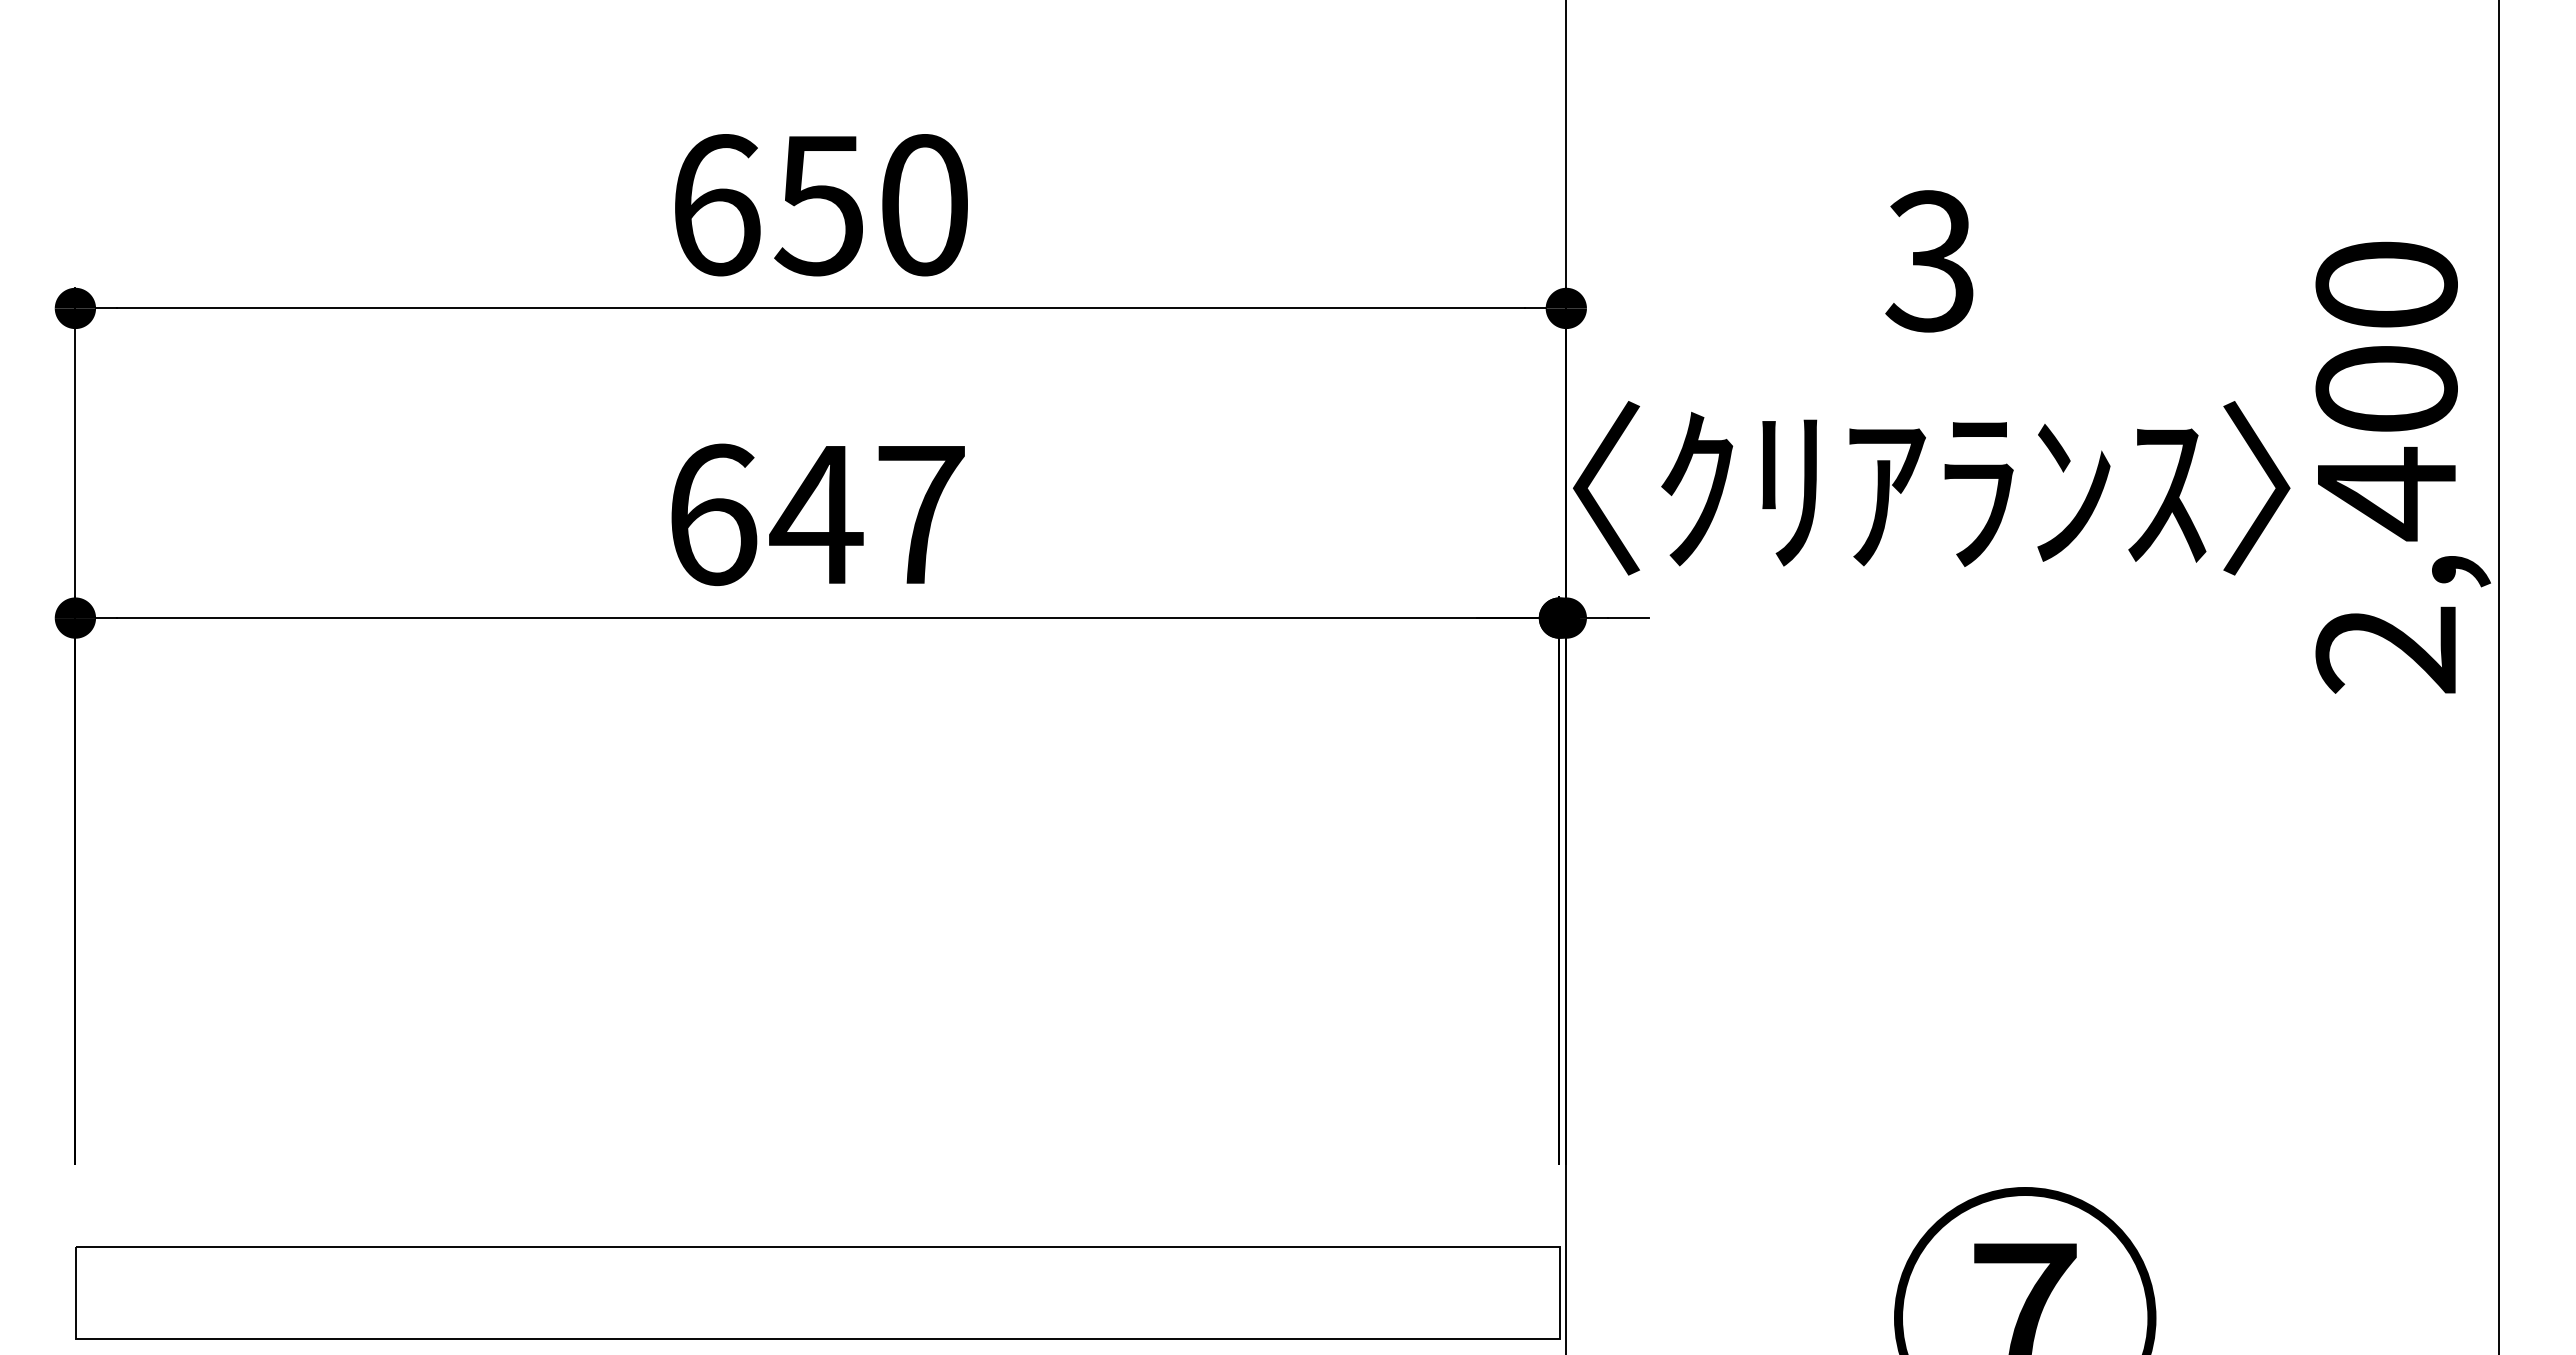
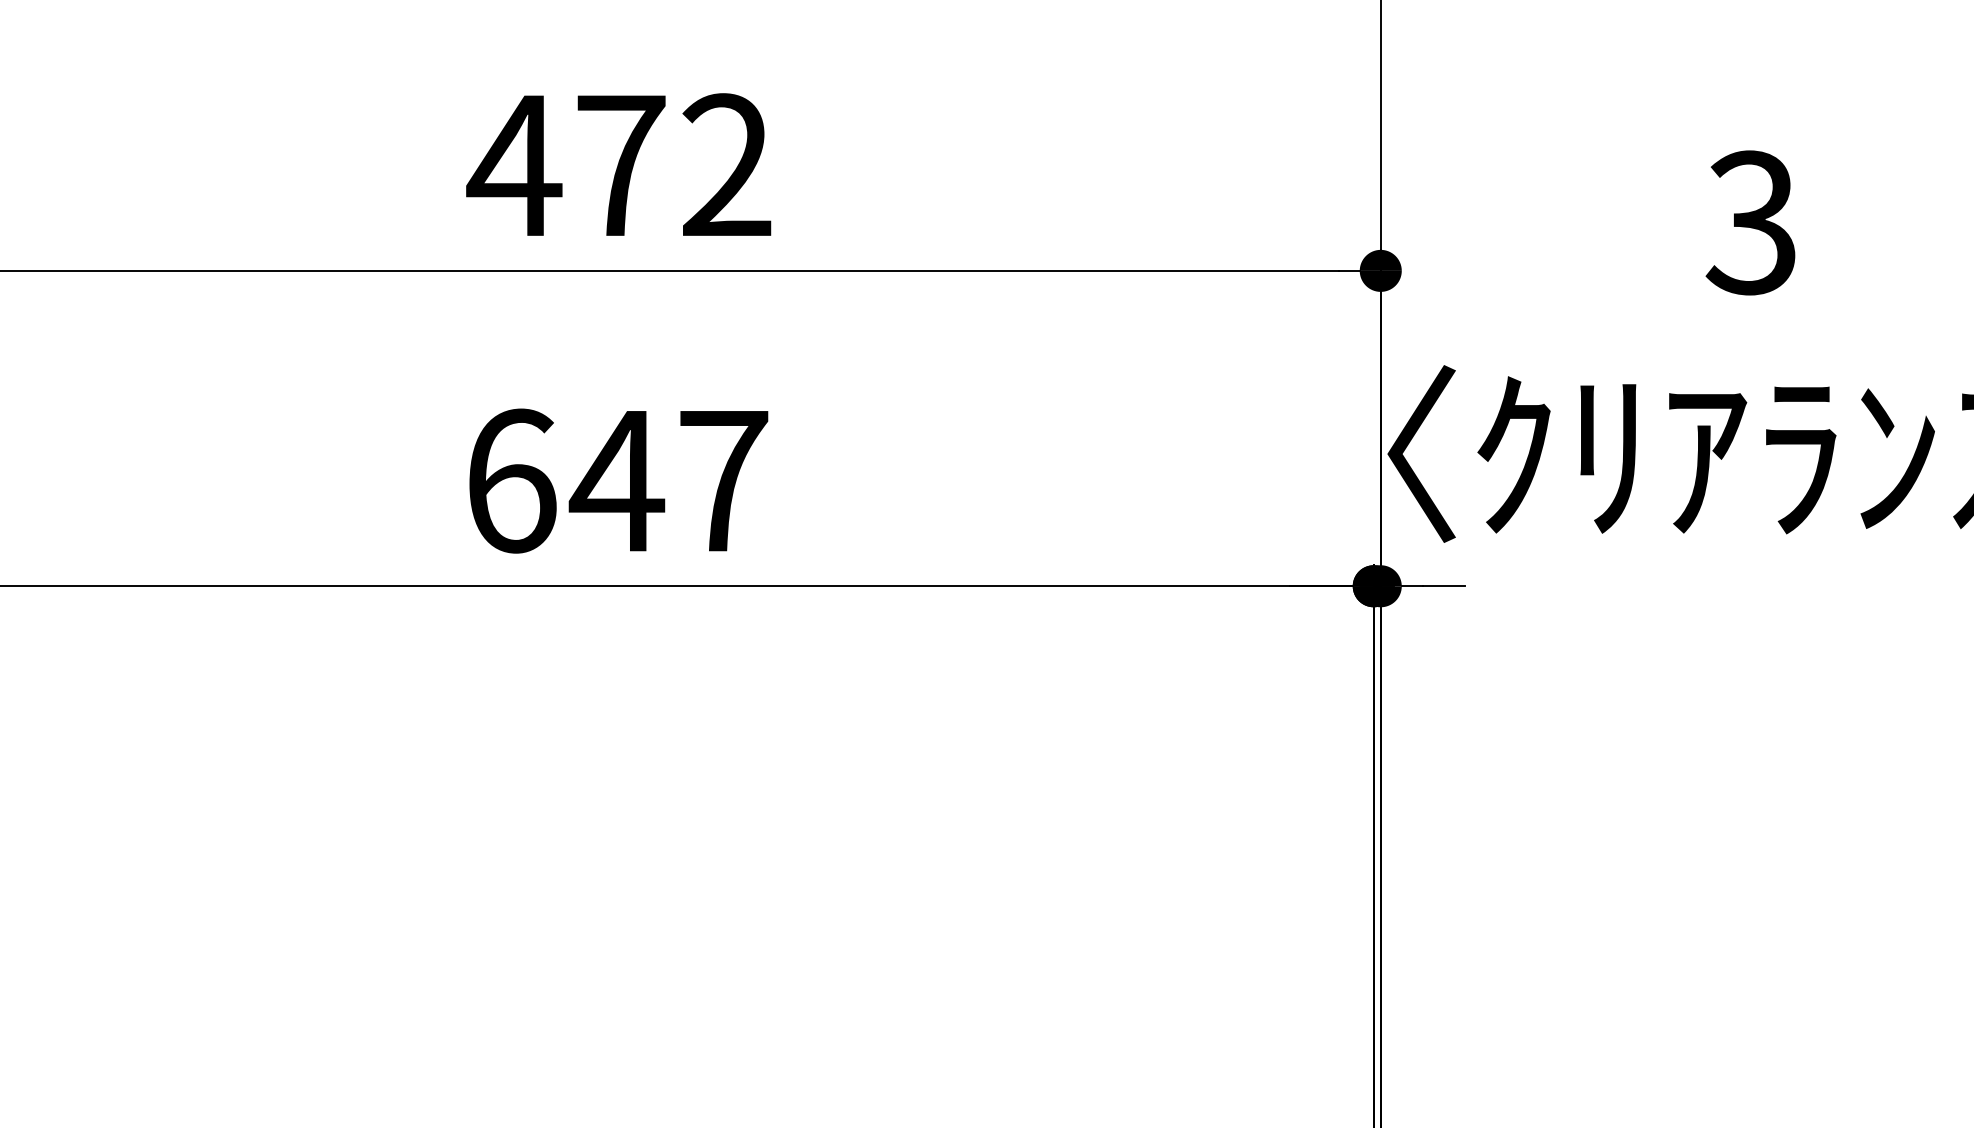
text: (817, 205) -> (618, 166), 650 -> 472

